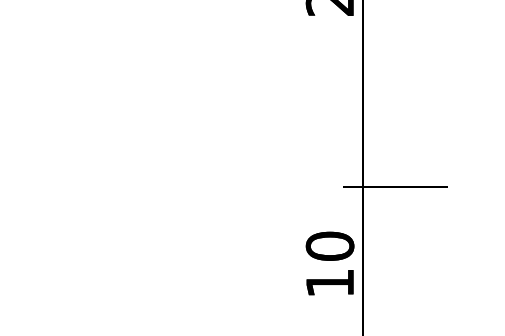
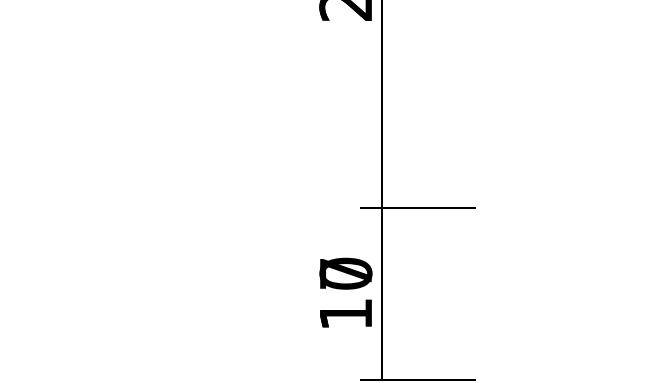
text: (329, 246) -> (345, 273), 10 -> 17

